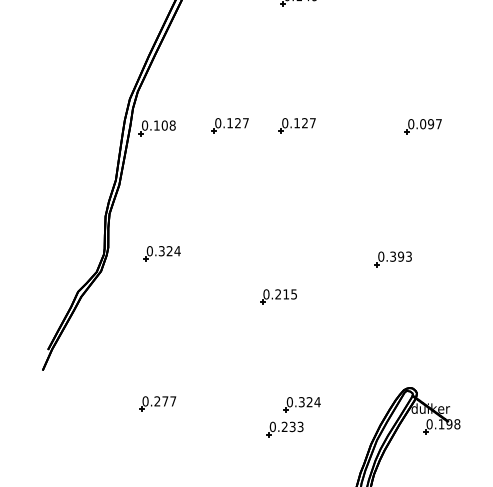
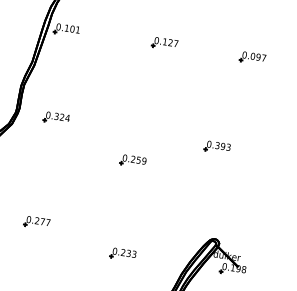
text: (172, 125) -> (77, 29), 0.108 -> 0.101
part: (229, 125) -> (117, 36), removed
text: (290, 294) -> (141, 160), 0.215 -> 0.259
part: (301, 404) -> (137, 238), removed

